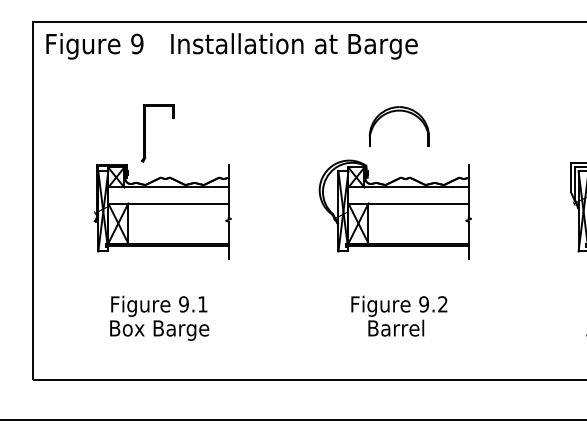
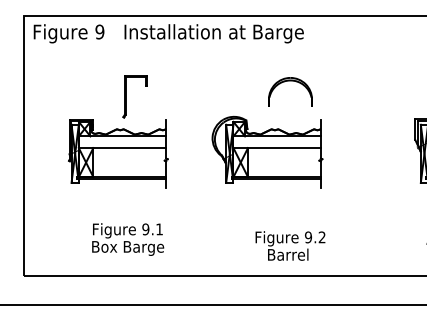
part: (146, 132) -> (126, 96), moved
part: (395, 208) -> (267, 151), moved
text: (399, 315) -> (290, 245), moved
text: (160, 318) -> (128, 239), moved

